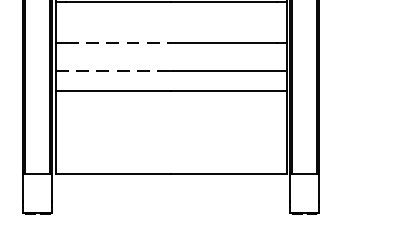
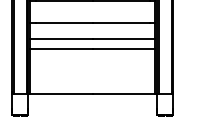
line: (118, 43) -> (64, 23), dashed -> solid
line: (115, 71) -> (62, 38), dashed -> solid

